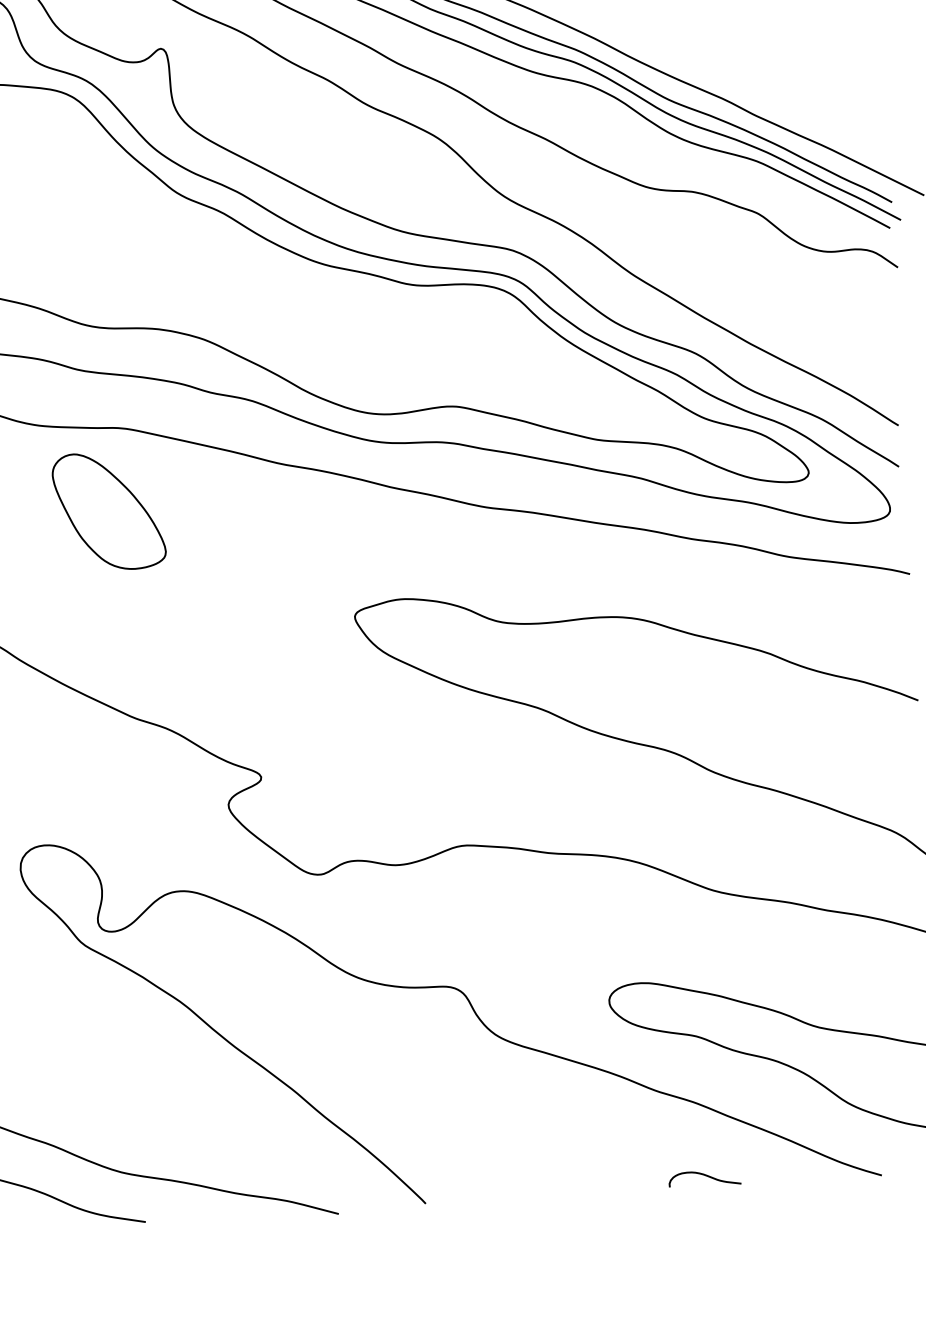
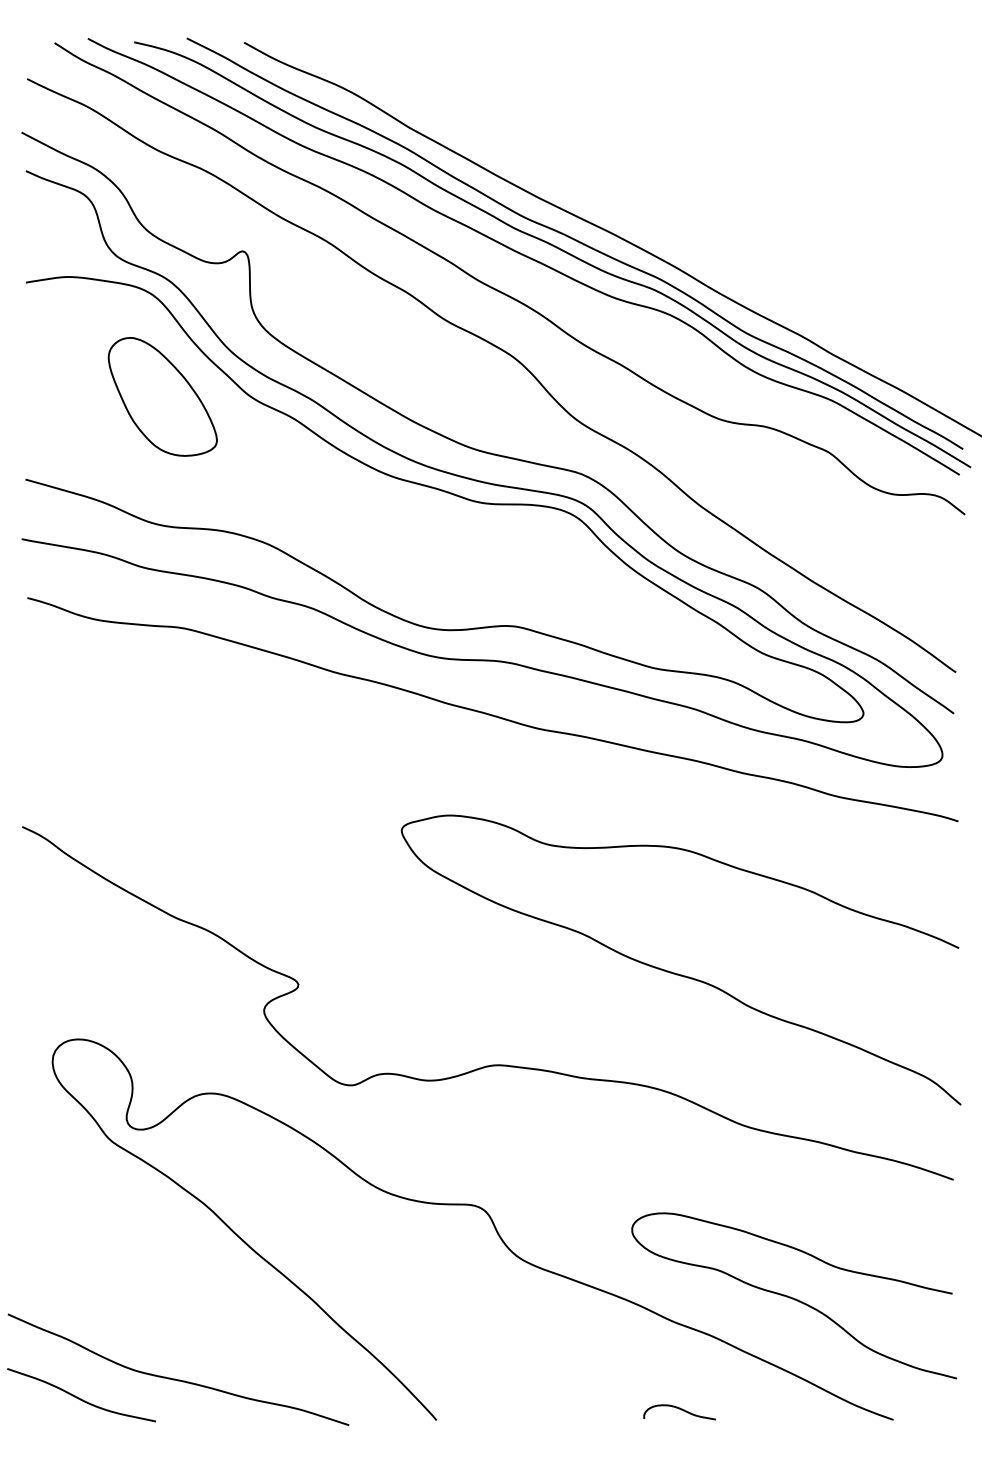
part: (108, 510) -> (162, 396), moved
curve: (706, 1176) -> (681, 1410), moved

